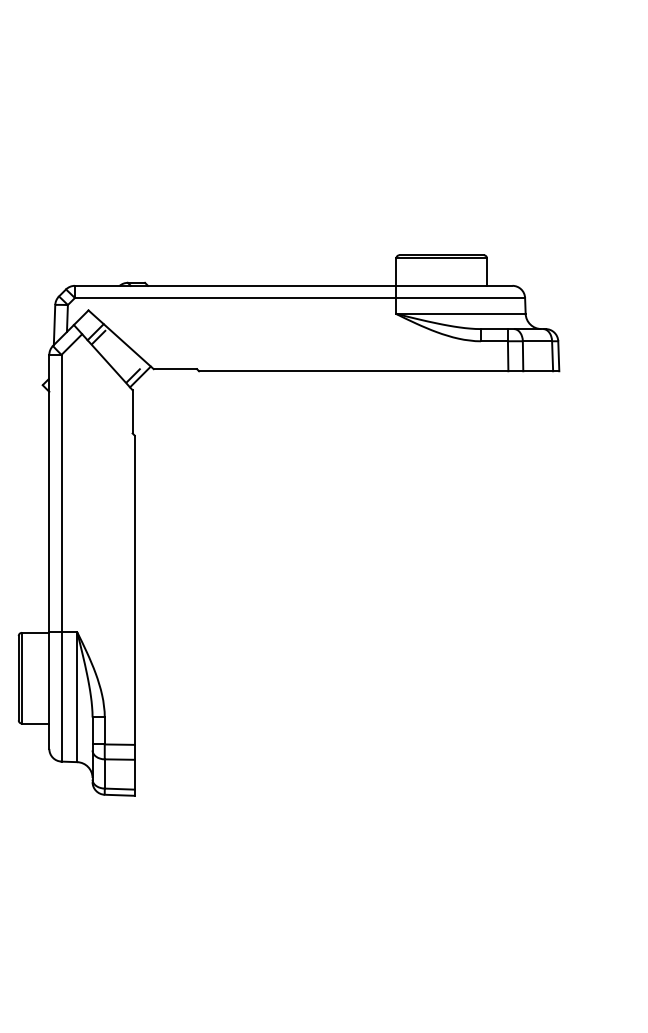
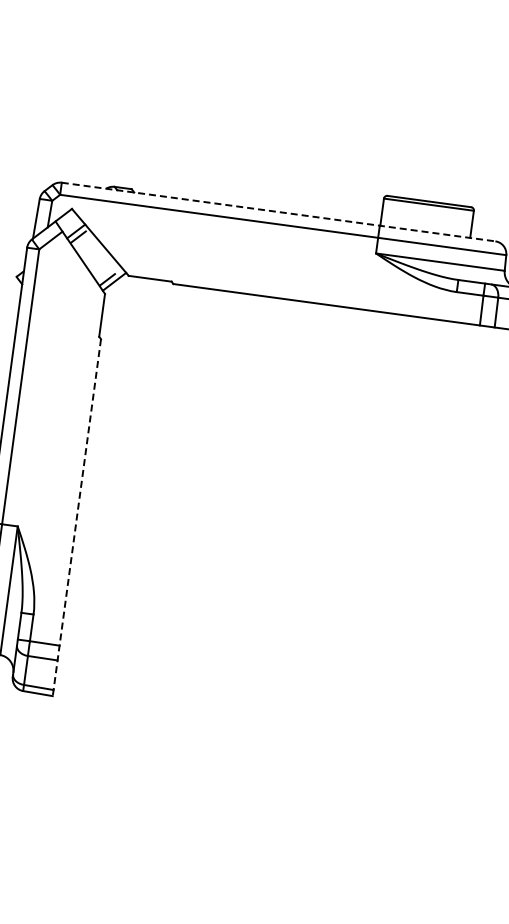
line: (293, 285) -> (278, 211), solid -> dashed
line: (134, 616) -> (76, 518), solid -> dashed

